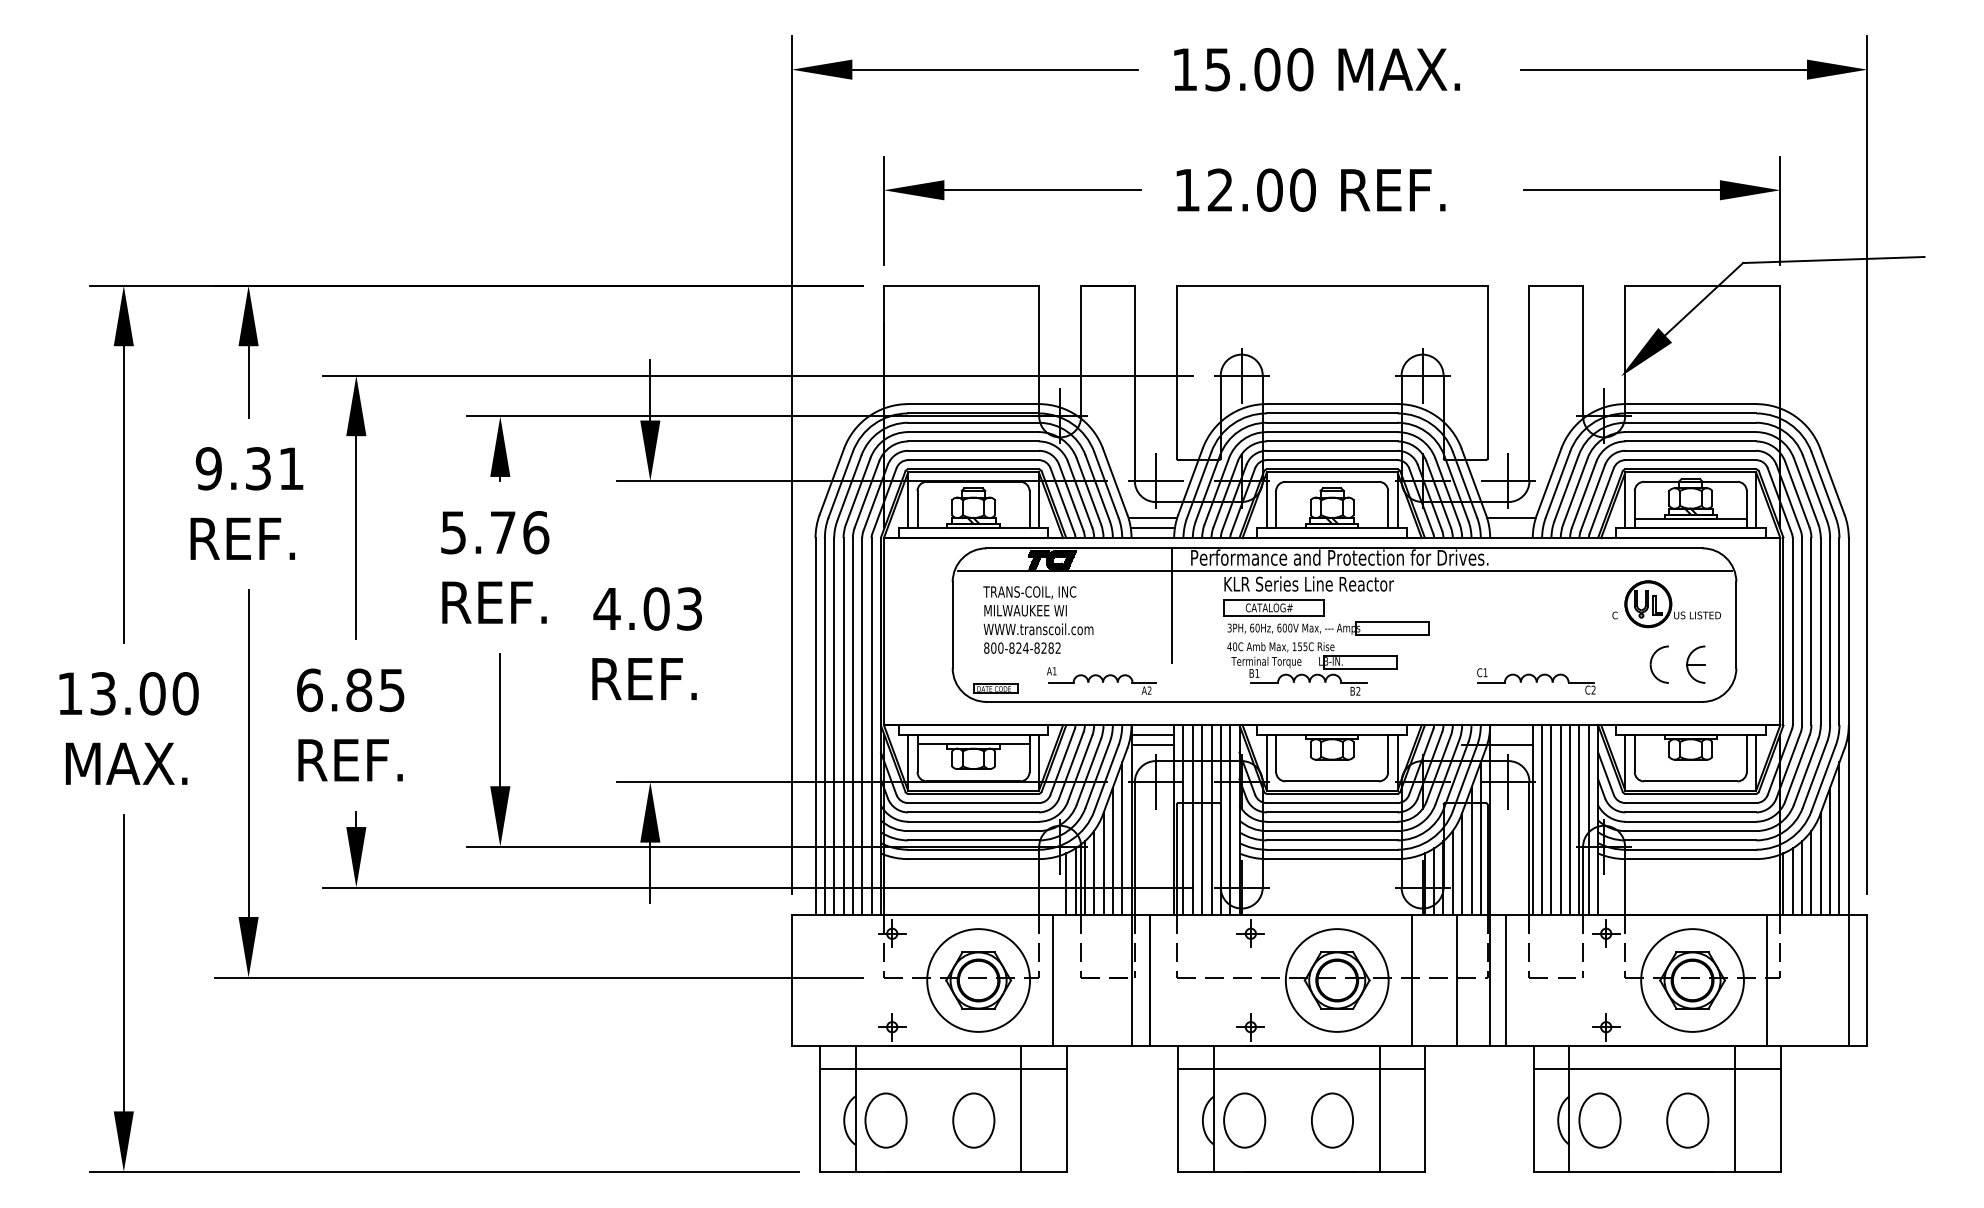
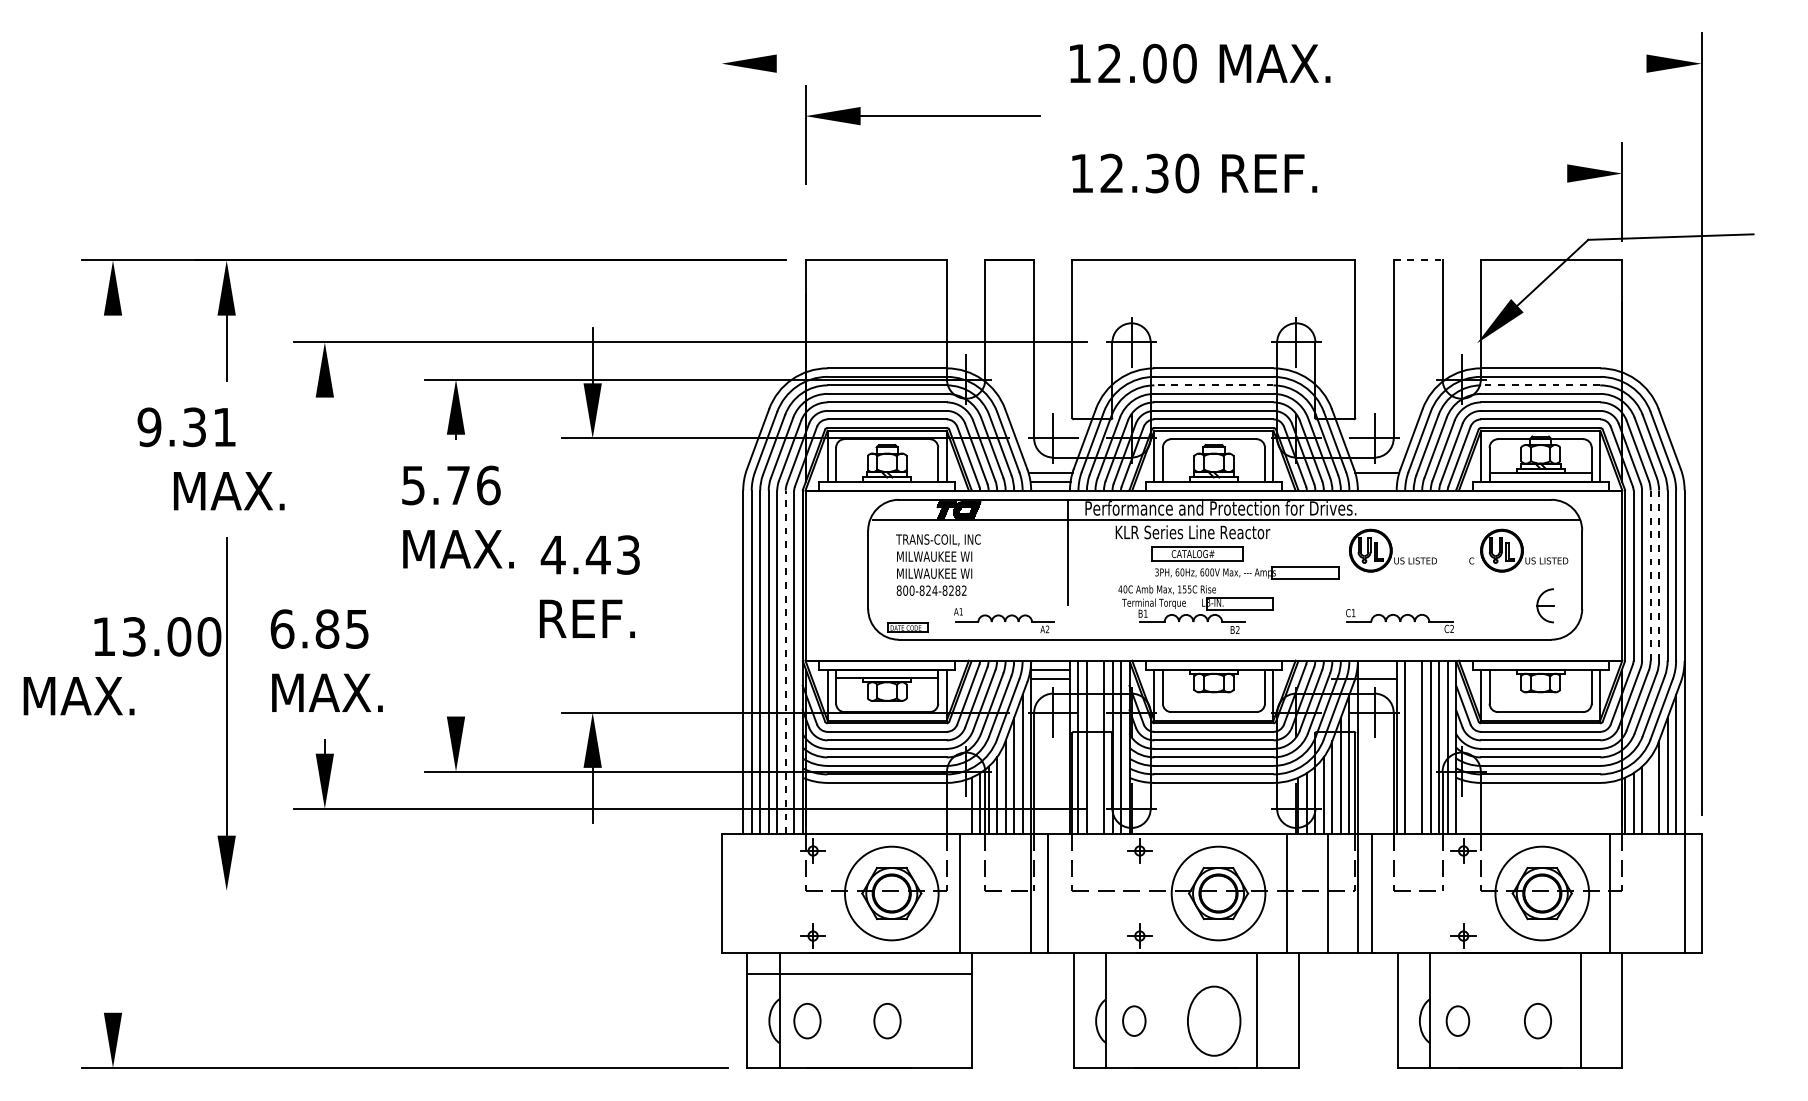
line: (995, 69) -> (907, 63), removed
text: (1217, 69) -> (1109, 63), 15.00 -> 12.00
line: (1663, 69) -> (1515, 63), removed
text: (1269, 189) -> (1156, 172), 12.00 -> 12.30
part: (1012, 190) -> (922, 116), moved
line: (1621, 190) -> (1477, 173), removed
line: (1556, 285) -> (1418, 260), solid -> dashed
line: (1331, 422) -> (1213, 385), solid -> dashed
line: (1690, 422) -> (1540, 385), solid -> dashed
line: (791, 465) -> (721, 424), removed
text: (249, 468) -> (186, 427), moved
line: (123, 494) -> (112, 450), removed
line: (356, 537) -> (324, 489), removed
text: (253, 538) -> (231, 490), REF. -> MAX.
text: (505, 602) -> (460, 549), REF. -> MAX.
part: (1528, 604) -> (1392, 550), added
text: (656, 608) -> (598, 554), 4.03 -> 4.43
part: (1326, 617) -> (1245, 562), moved
text: (1038, 629) -> (946, 573), WWW.transcoil.com -> MILWAUKEE WI
line: (1811, 631) -> (1650, 575), solid -> dashed
line: (1820, 631) -> (1658, 575), solid -> dashed
part: (1651, 664) -> (1504, 605), removed
text: (128, 693) -> (157, 636), moved
line: (500, 719) -> (456, 655), removed
line: (862, 726) -> (786, 662), solid -> dashed
text: (361, 760) -> (329, 693), REF. -> MAX.
text: (126, 763) -> (78, 695), moved
line: (1202, 819) -> (1095, 746), removed
line: (1551, 819) -> (1413, 746), removed
line: (1811, 872) -> (1650, 795), removed
line: (123, 963) -> (112, 878), removed
line: (538, 977) -> (490, 890), removed
line: (1301, 1069) -> (1185, 974), removed
line: (1656, 1069) -> (1509, 974), removed
line: (1020, 1108) -> (929, 1010), removed
part: (885, 1120) -> (806, 1021), size x0.7
part: (973, 1120) -> (887, 1021), size x0.7
part: (1244, 1120) -> (1134, 1021), size x0.6
part: (1332, 1120) -> (1214, 1021), size x1.4
part: (1599, 1120) -> (1457, 1021), size x0.6
part: (1687, 1120) -> (1537, 1021), size x0.7

